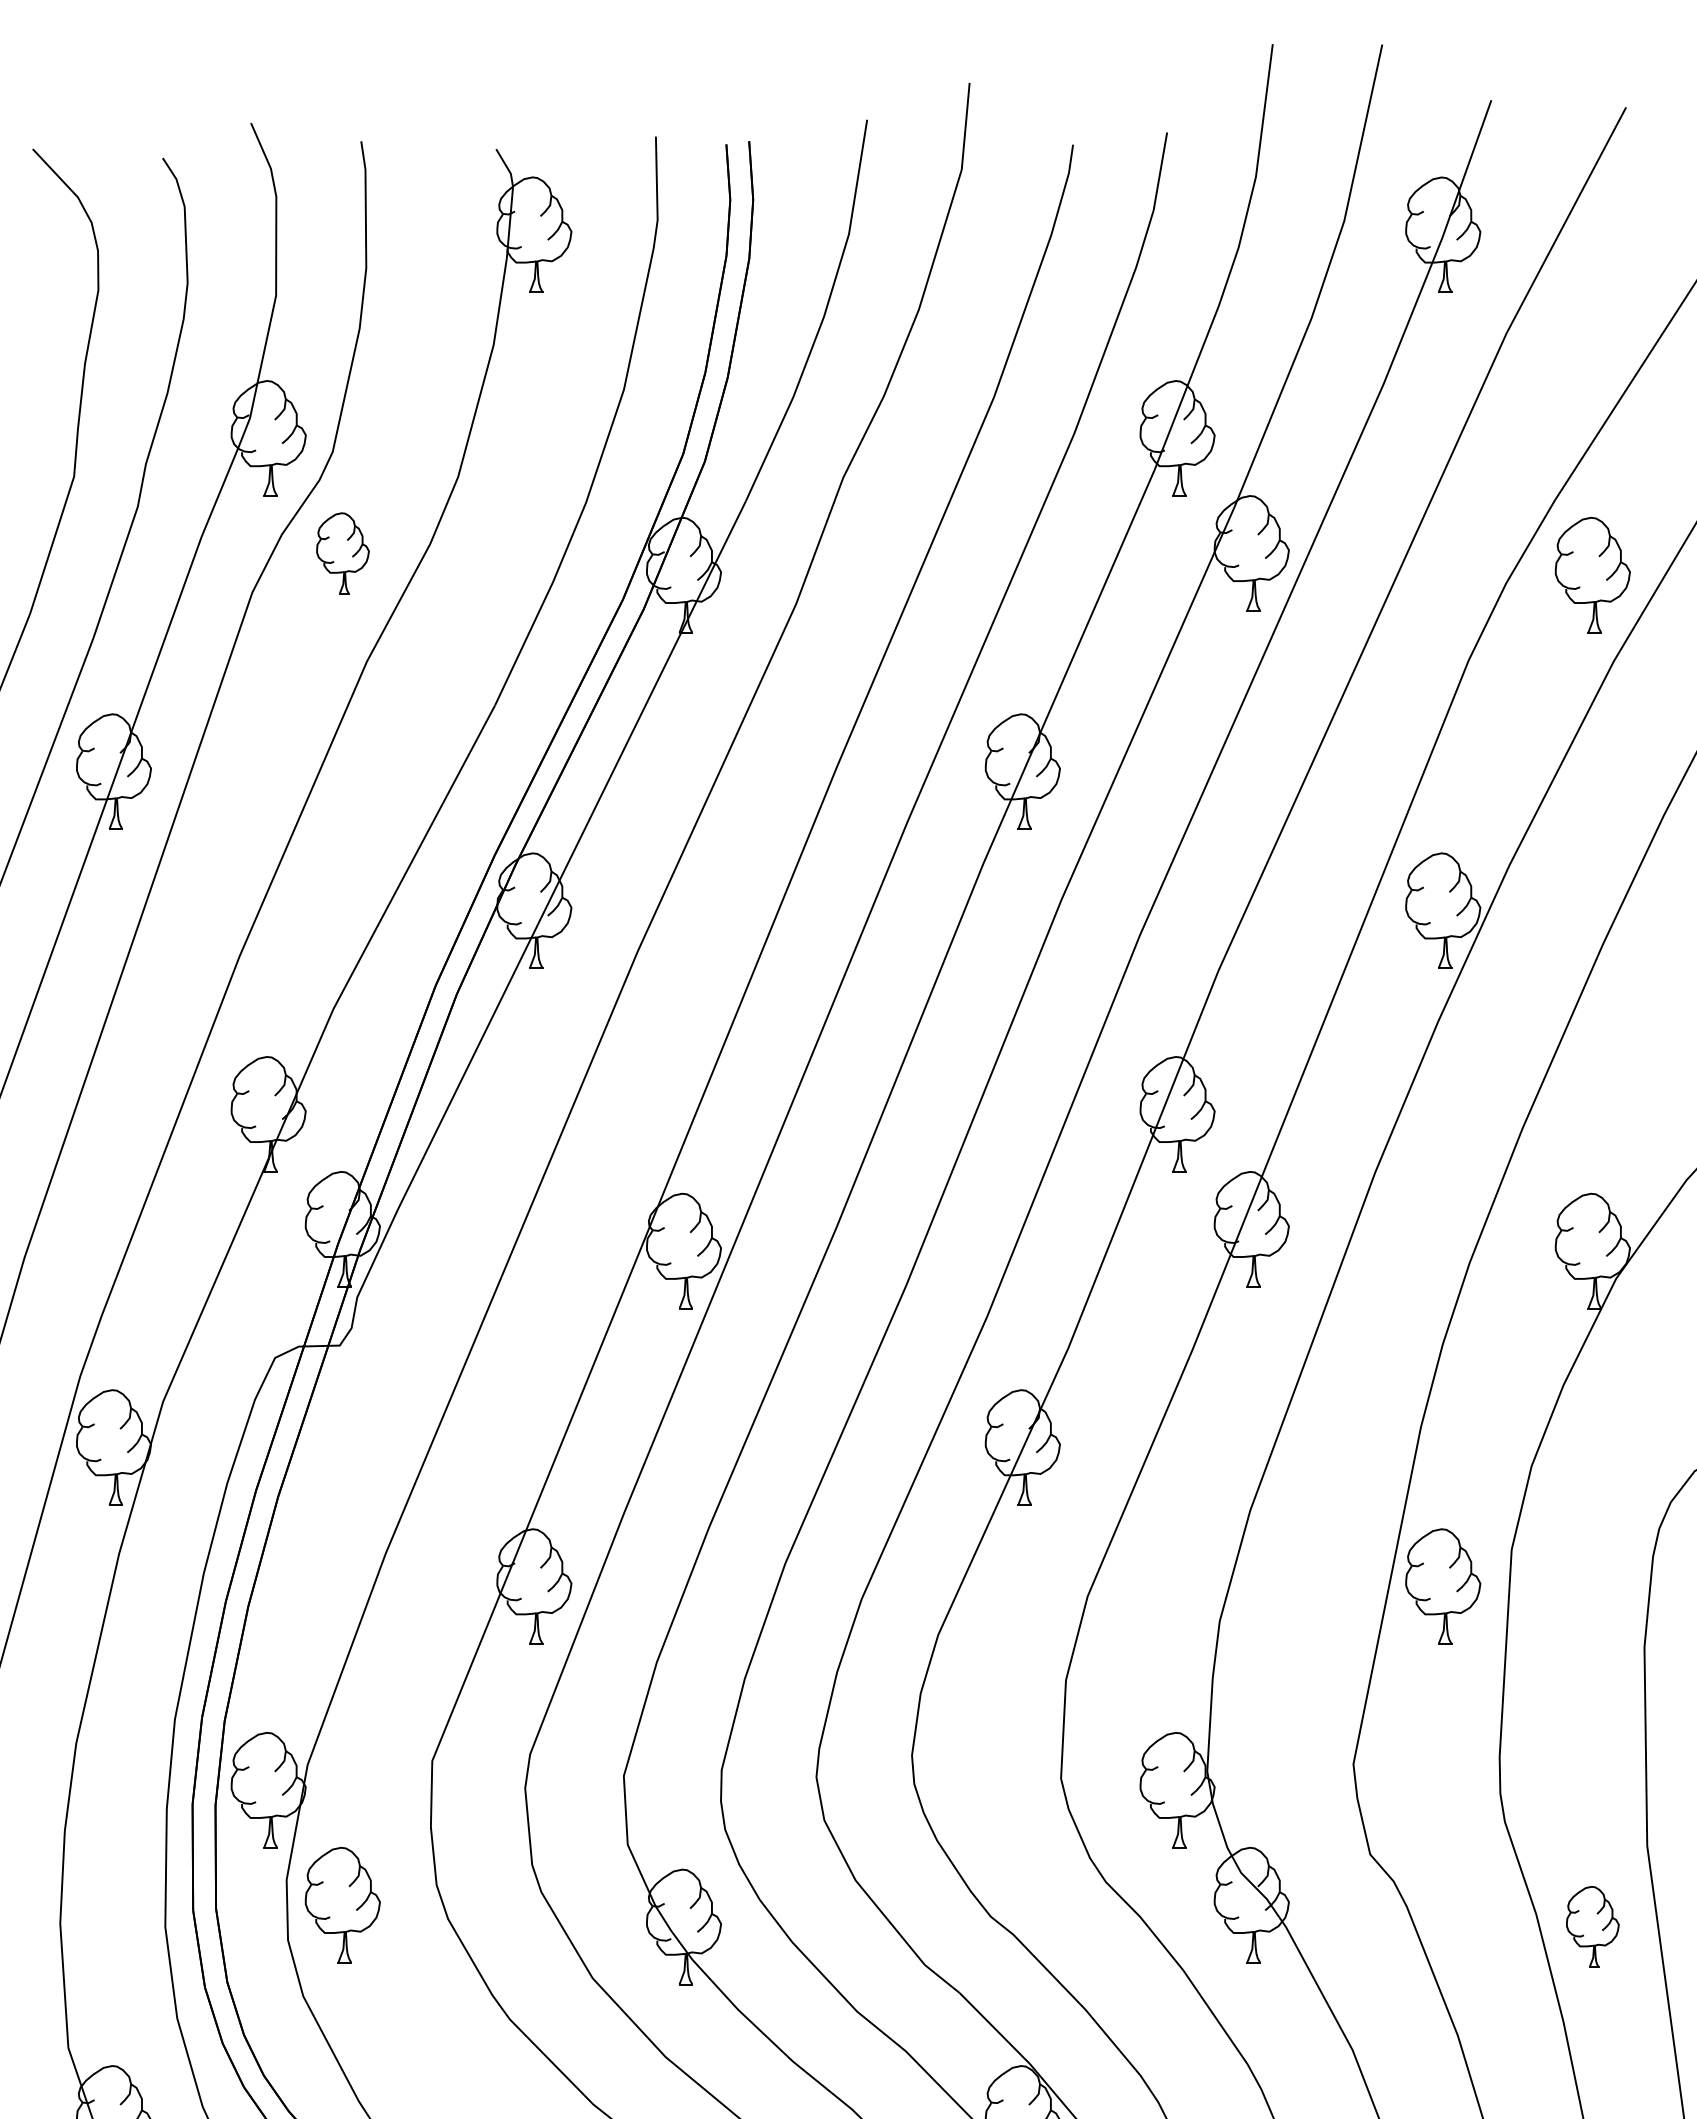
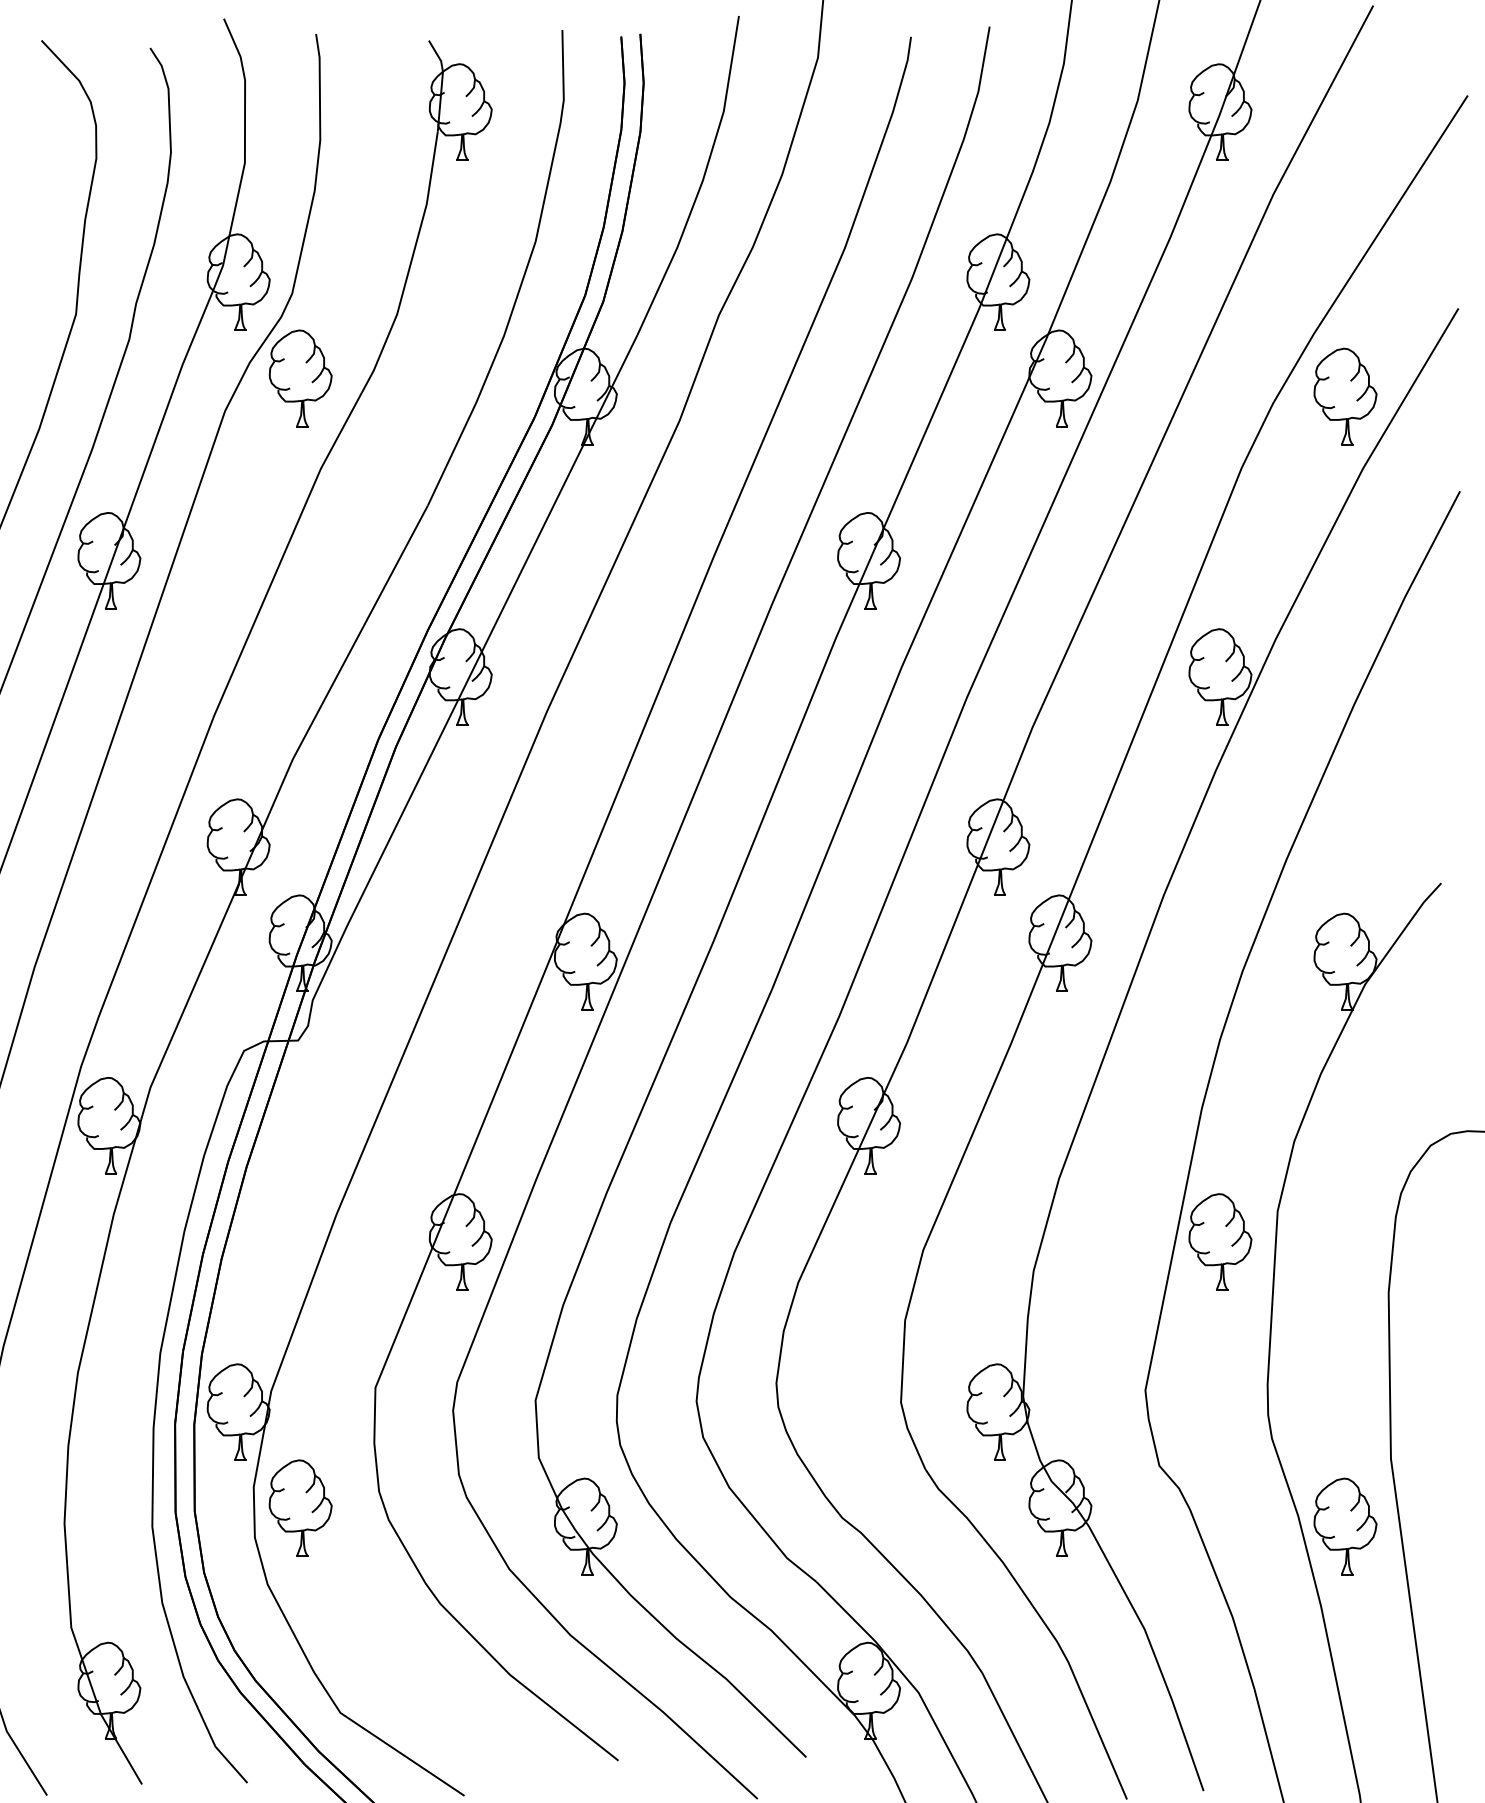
part: (342, 553) -> (300, 378), size x1.43
part: (1592, 1926) -> (1345, 1526), size x1.43

